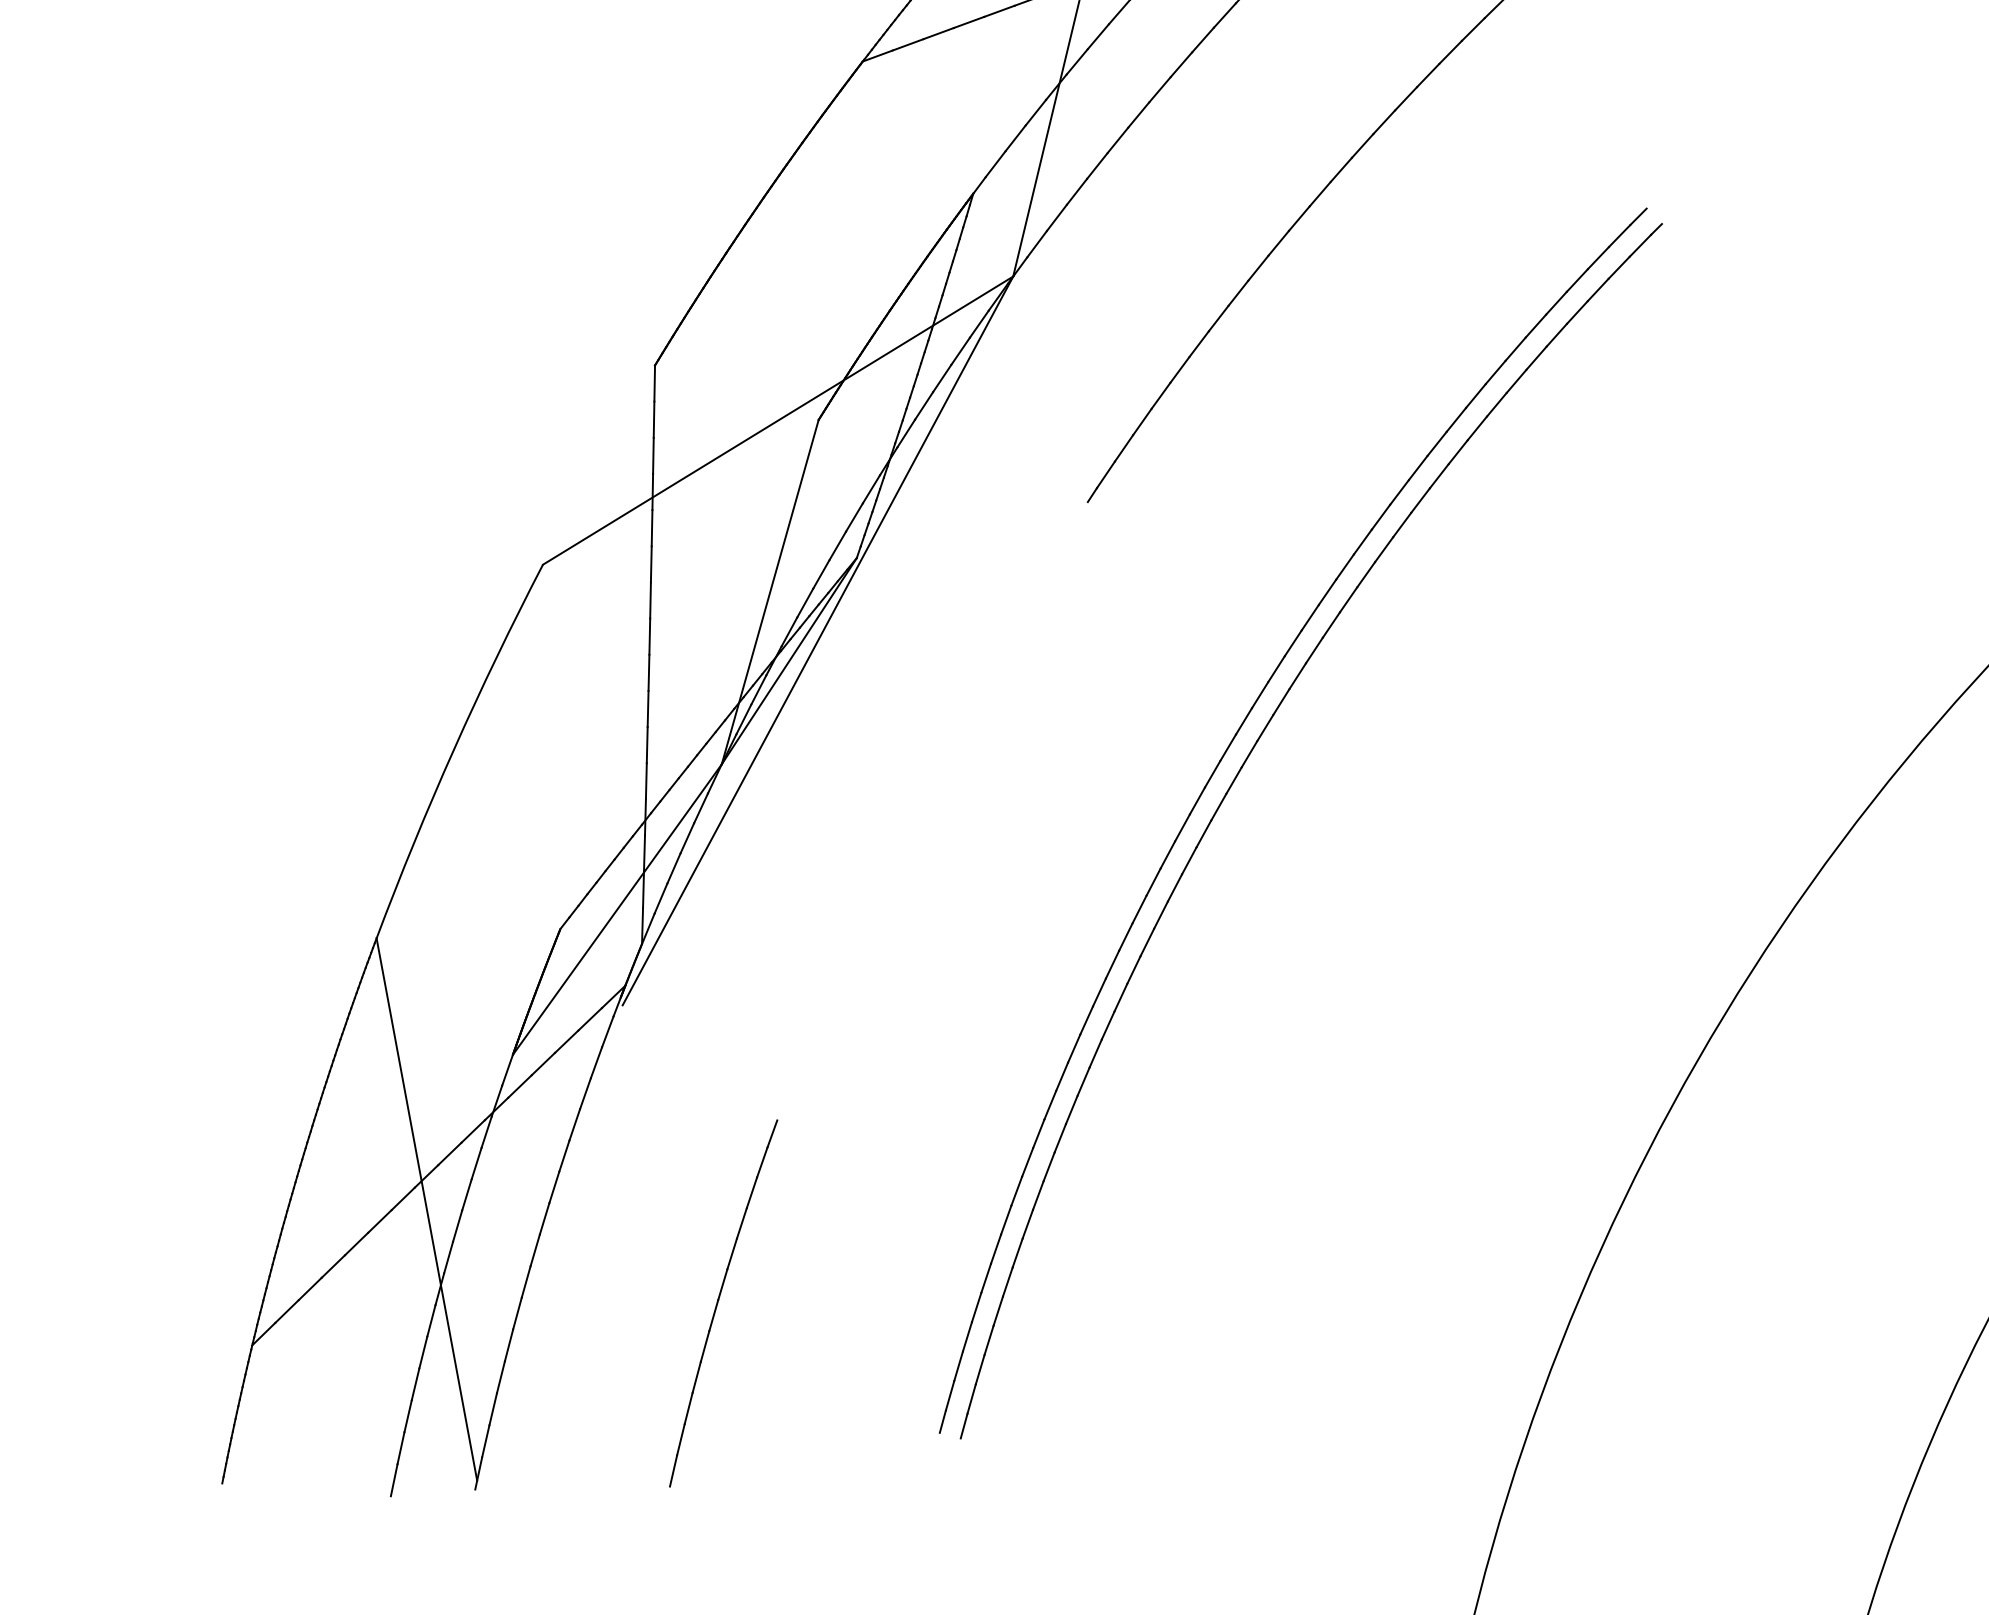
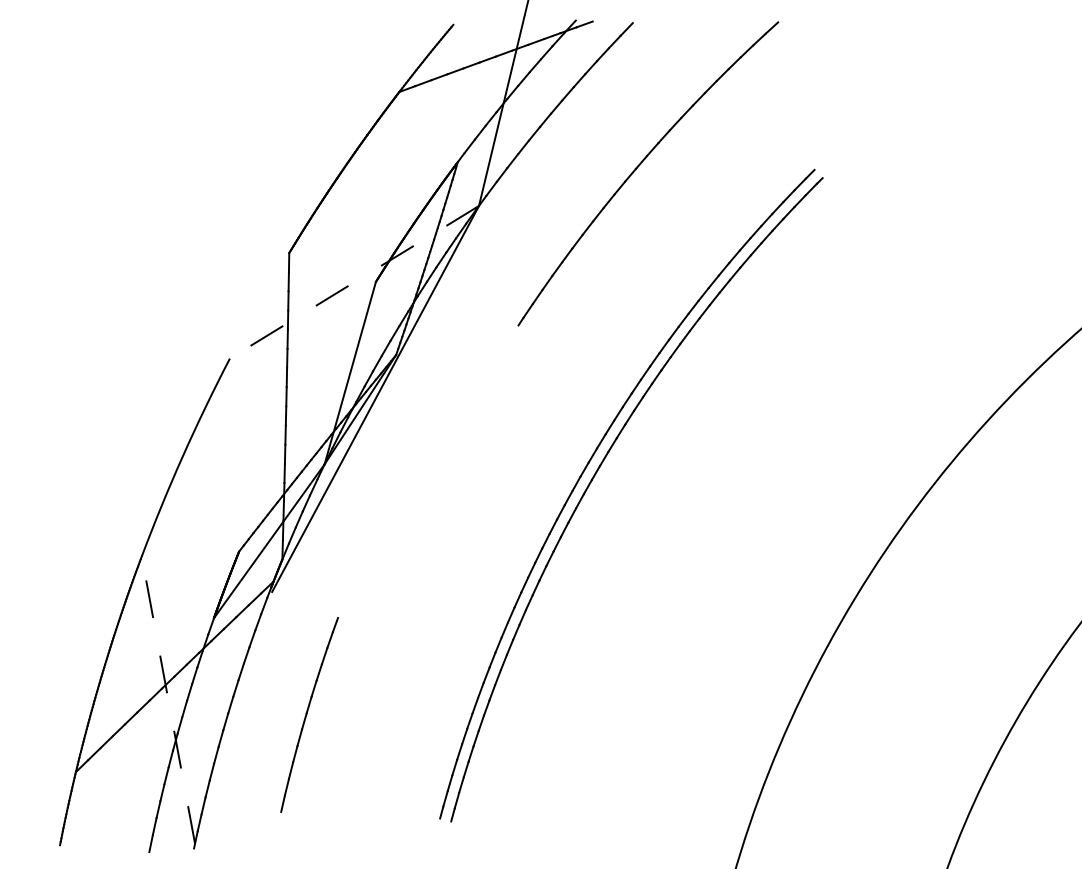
line: (778, 421) -> (354, 282), solid -> dashed
line: (427, 1208) -> (168, 699), solid -> dashed
part: (723, 1302) -> (309, 714), moved

